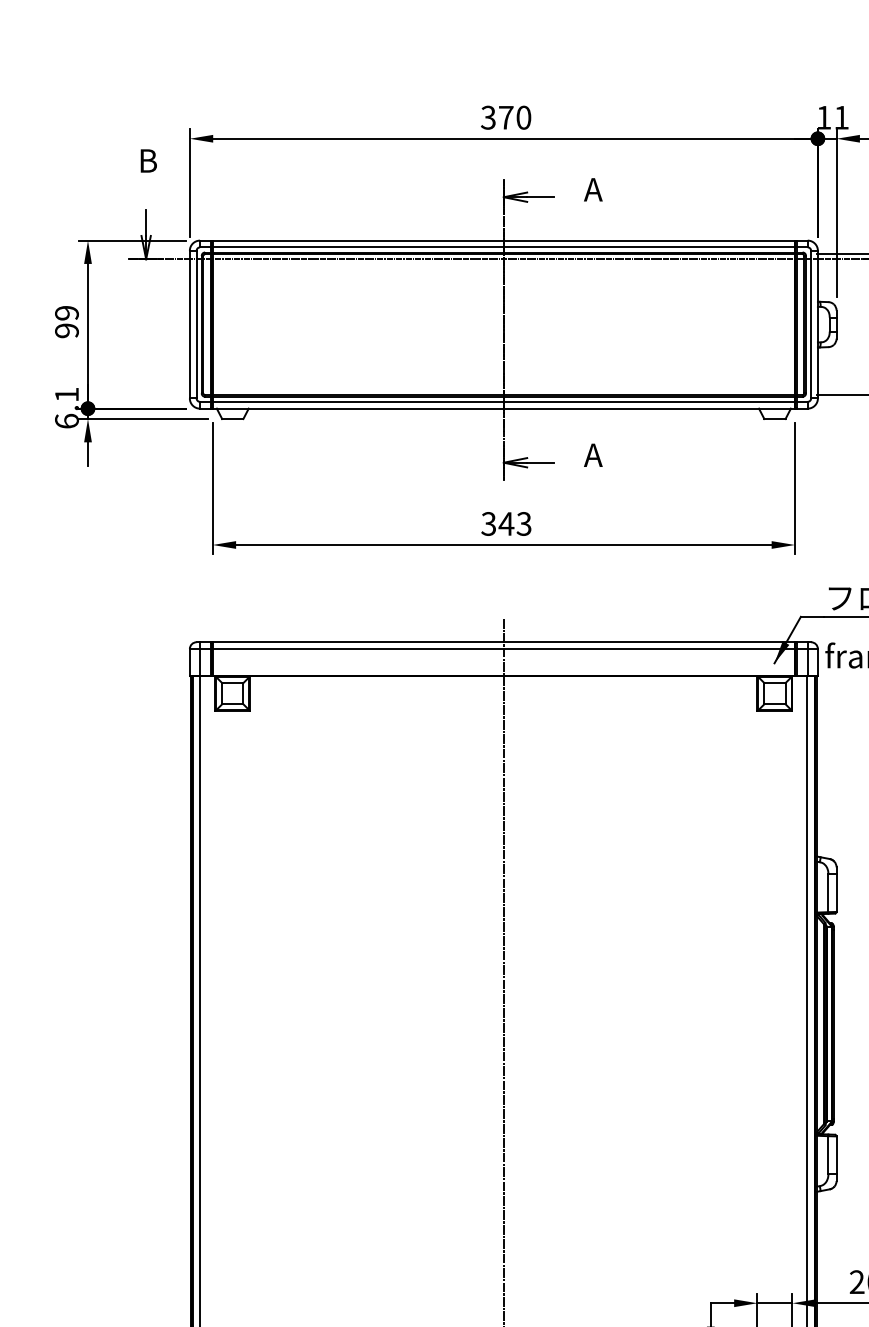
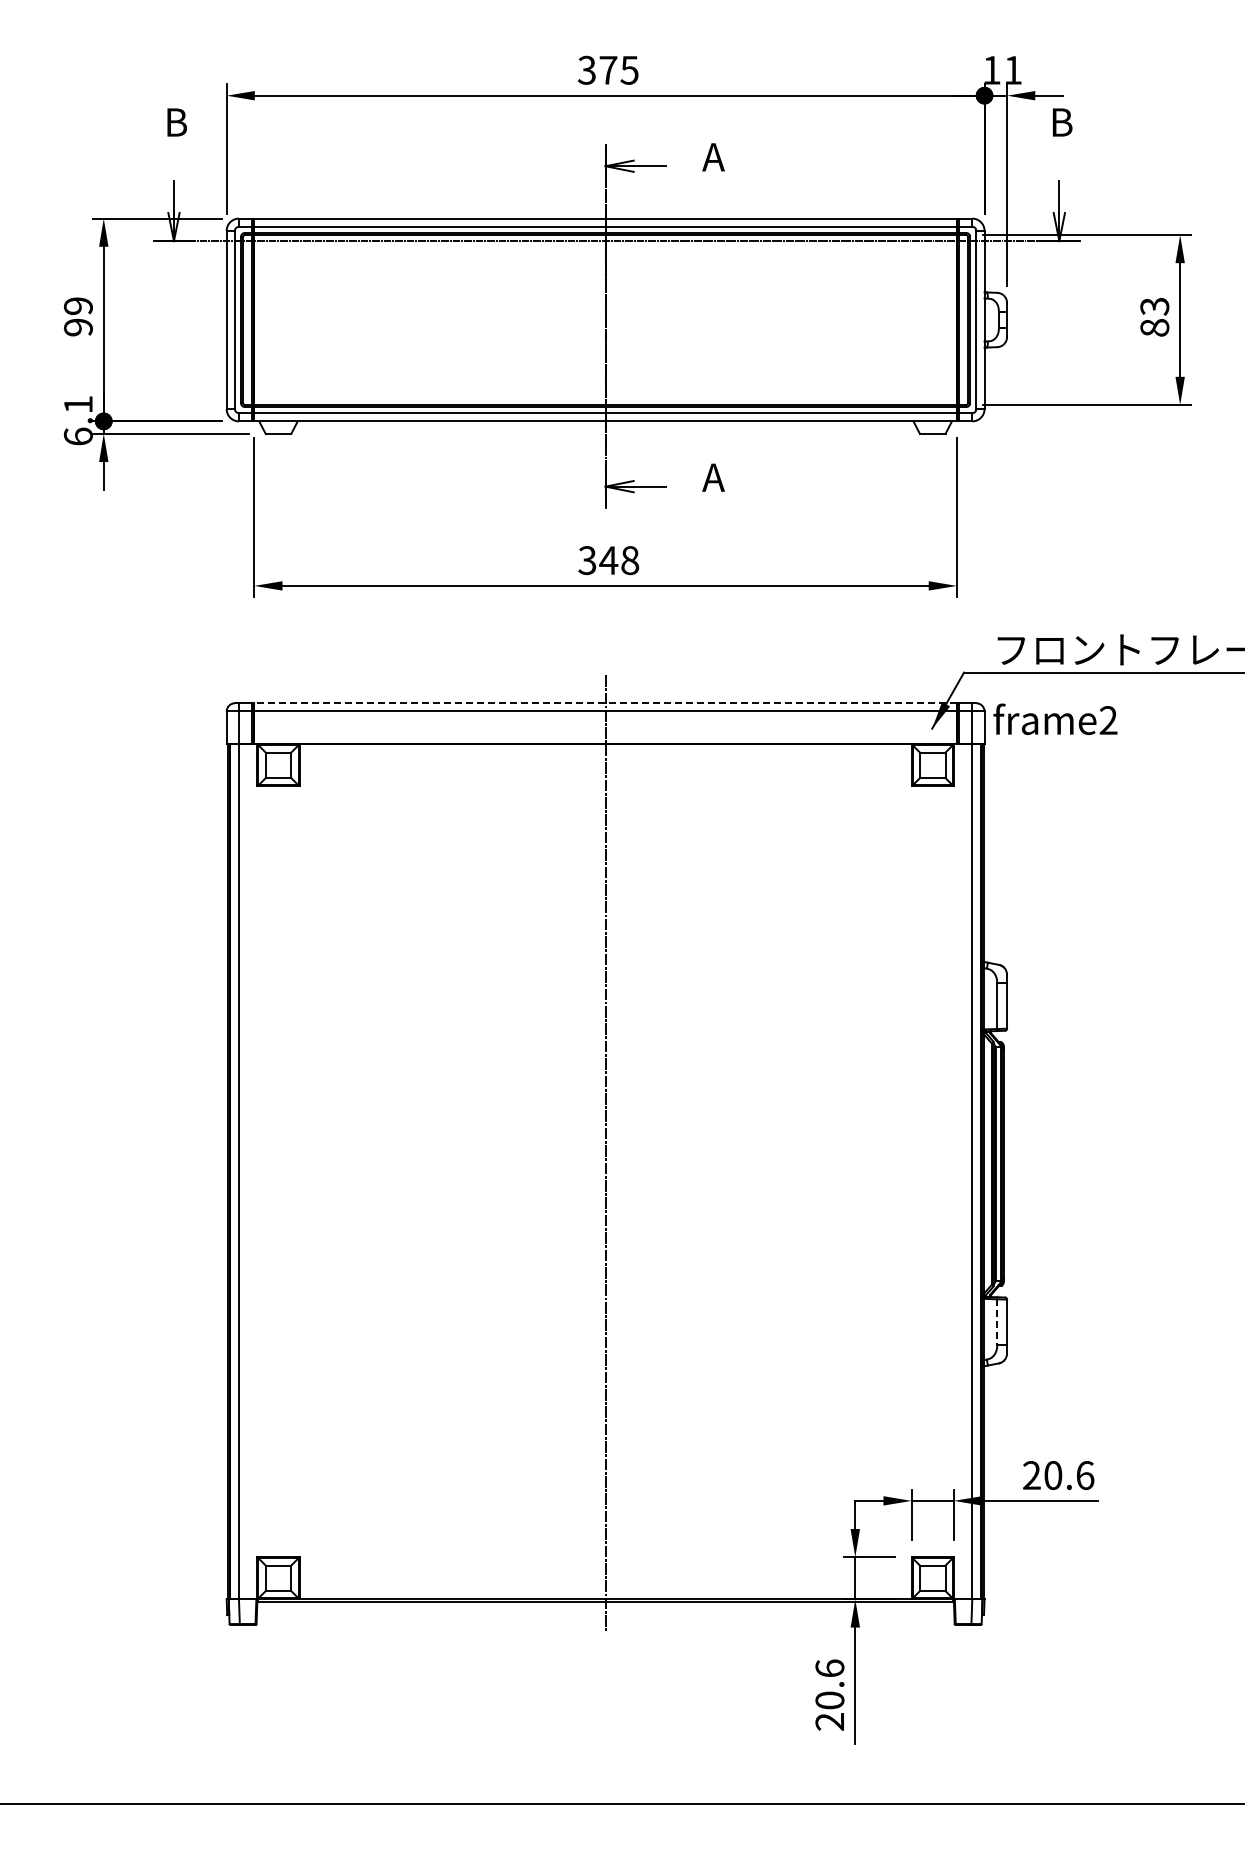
text: (523, 117) -> (629, 69), 370 -> 375
text: (524, 523) -> (630, 560), 343 -> 348
line: (503, 642) -> (605, 703), solid -> dashed
line: (828, 1155) -> (997, 1322), solid -> dashed

